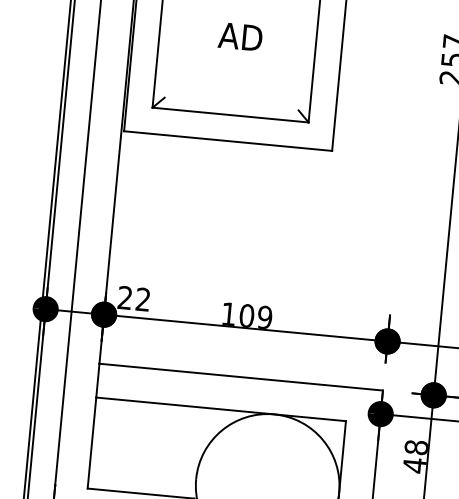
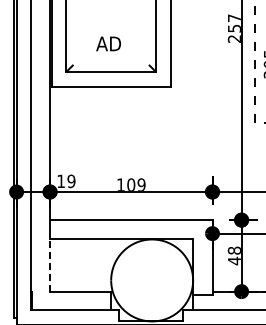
text: (240, 36) -> (108, 43), moved
text: (134, 299) -> (66, 181), 22 -> 19
line: (92, 443) -> (50, 265), solid -> dashed

